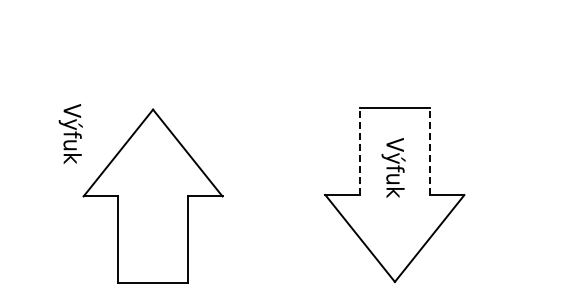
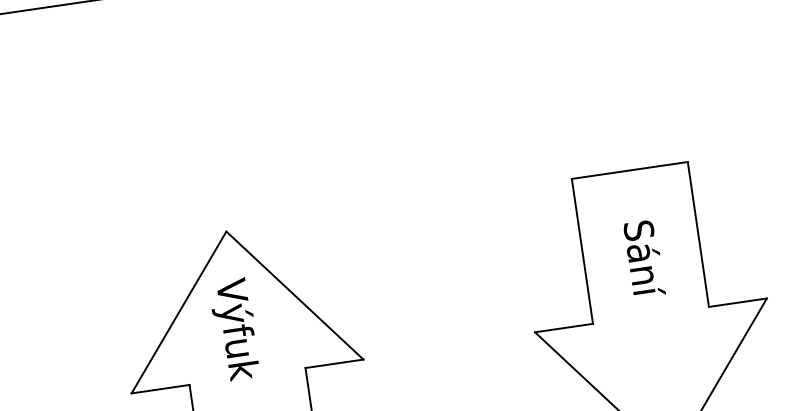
text: (70, 133) -> (234, 329), moved
line: (360, 151) -> (582, 250), dashed -> solid
line: (429, 151) -> (698, 234), dashed -> solid
text: (393, 167) -> (641, 269), Výfuk -> Sání

